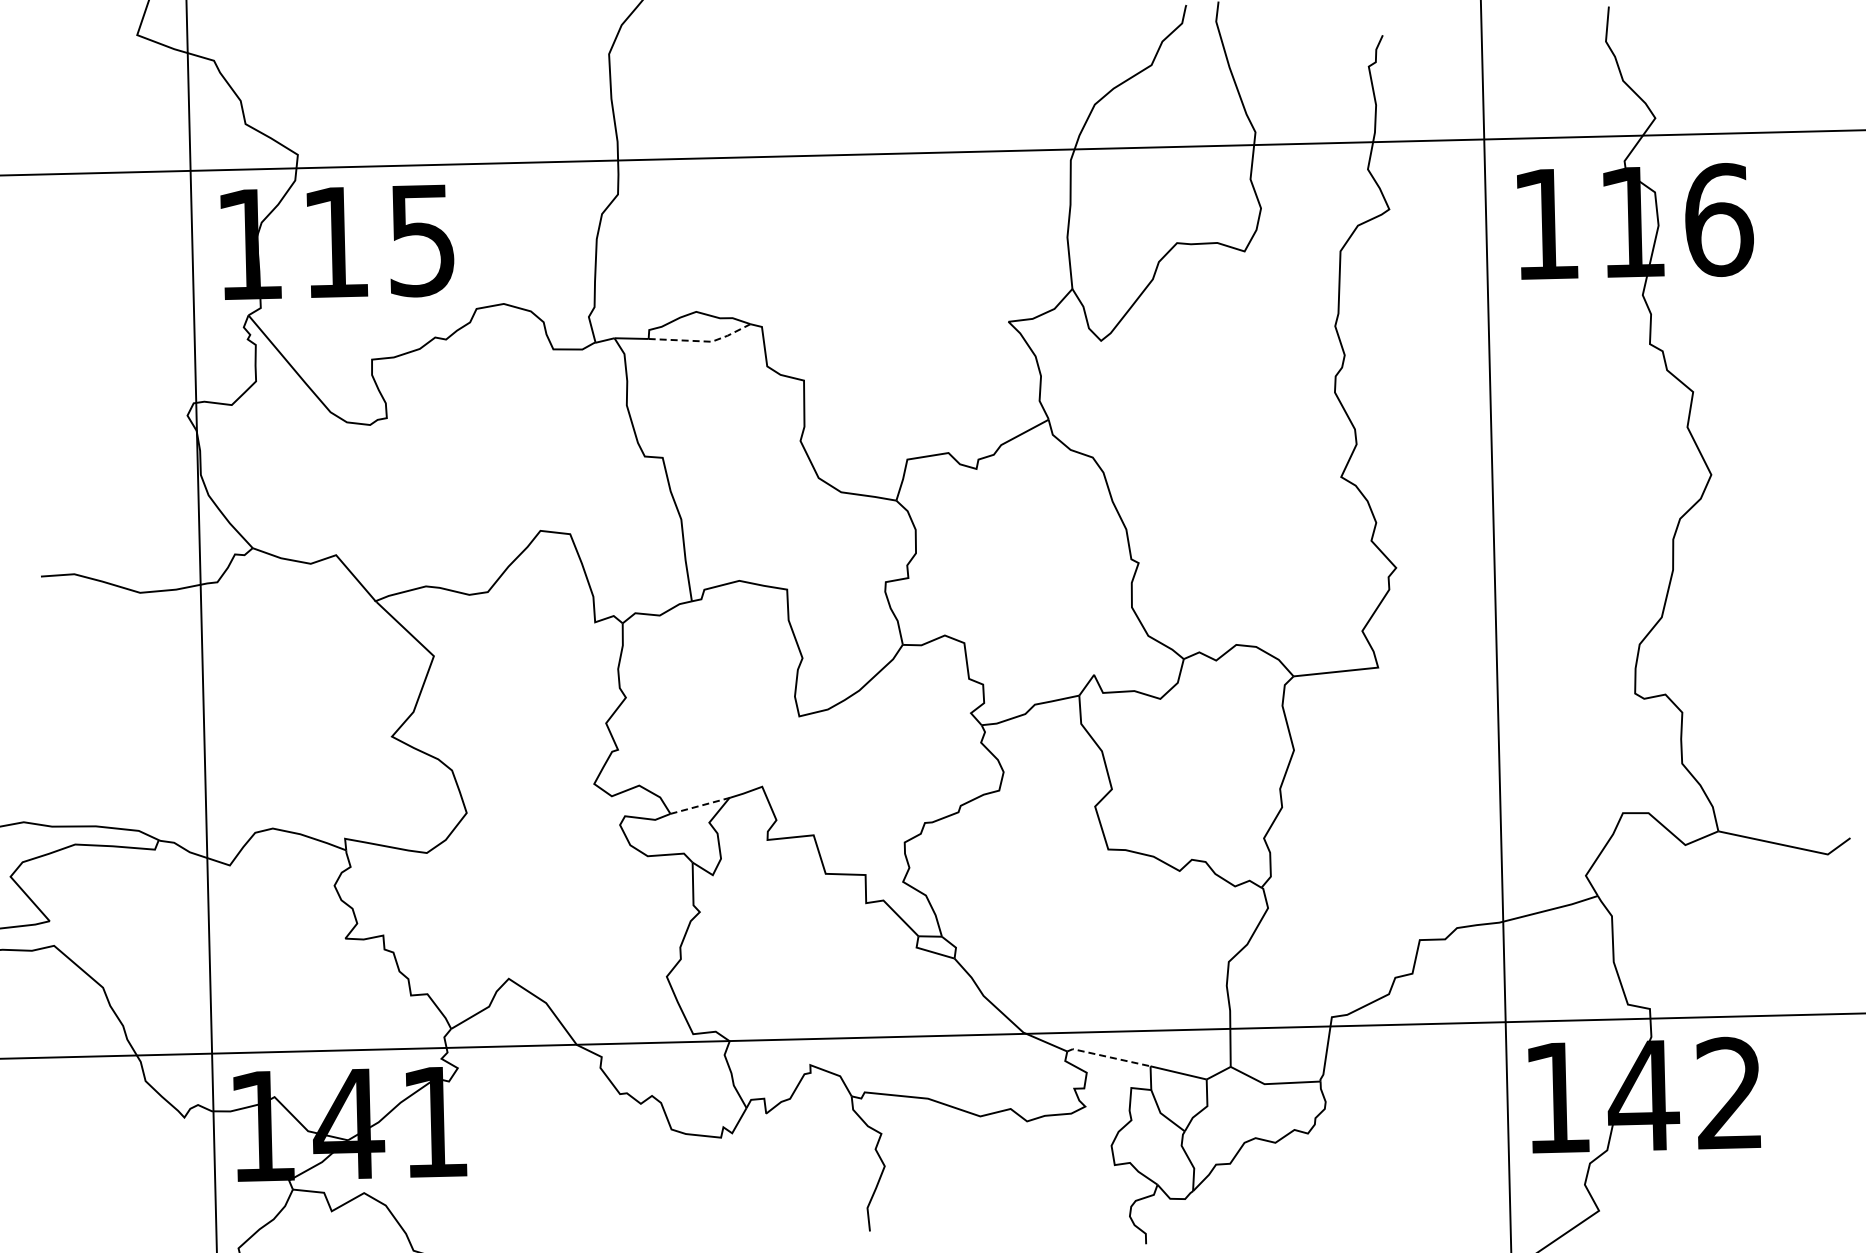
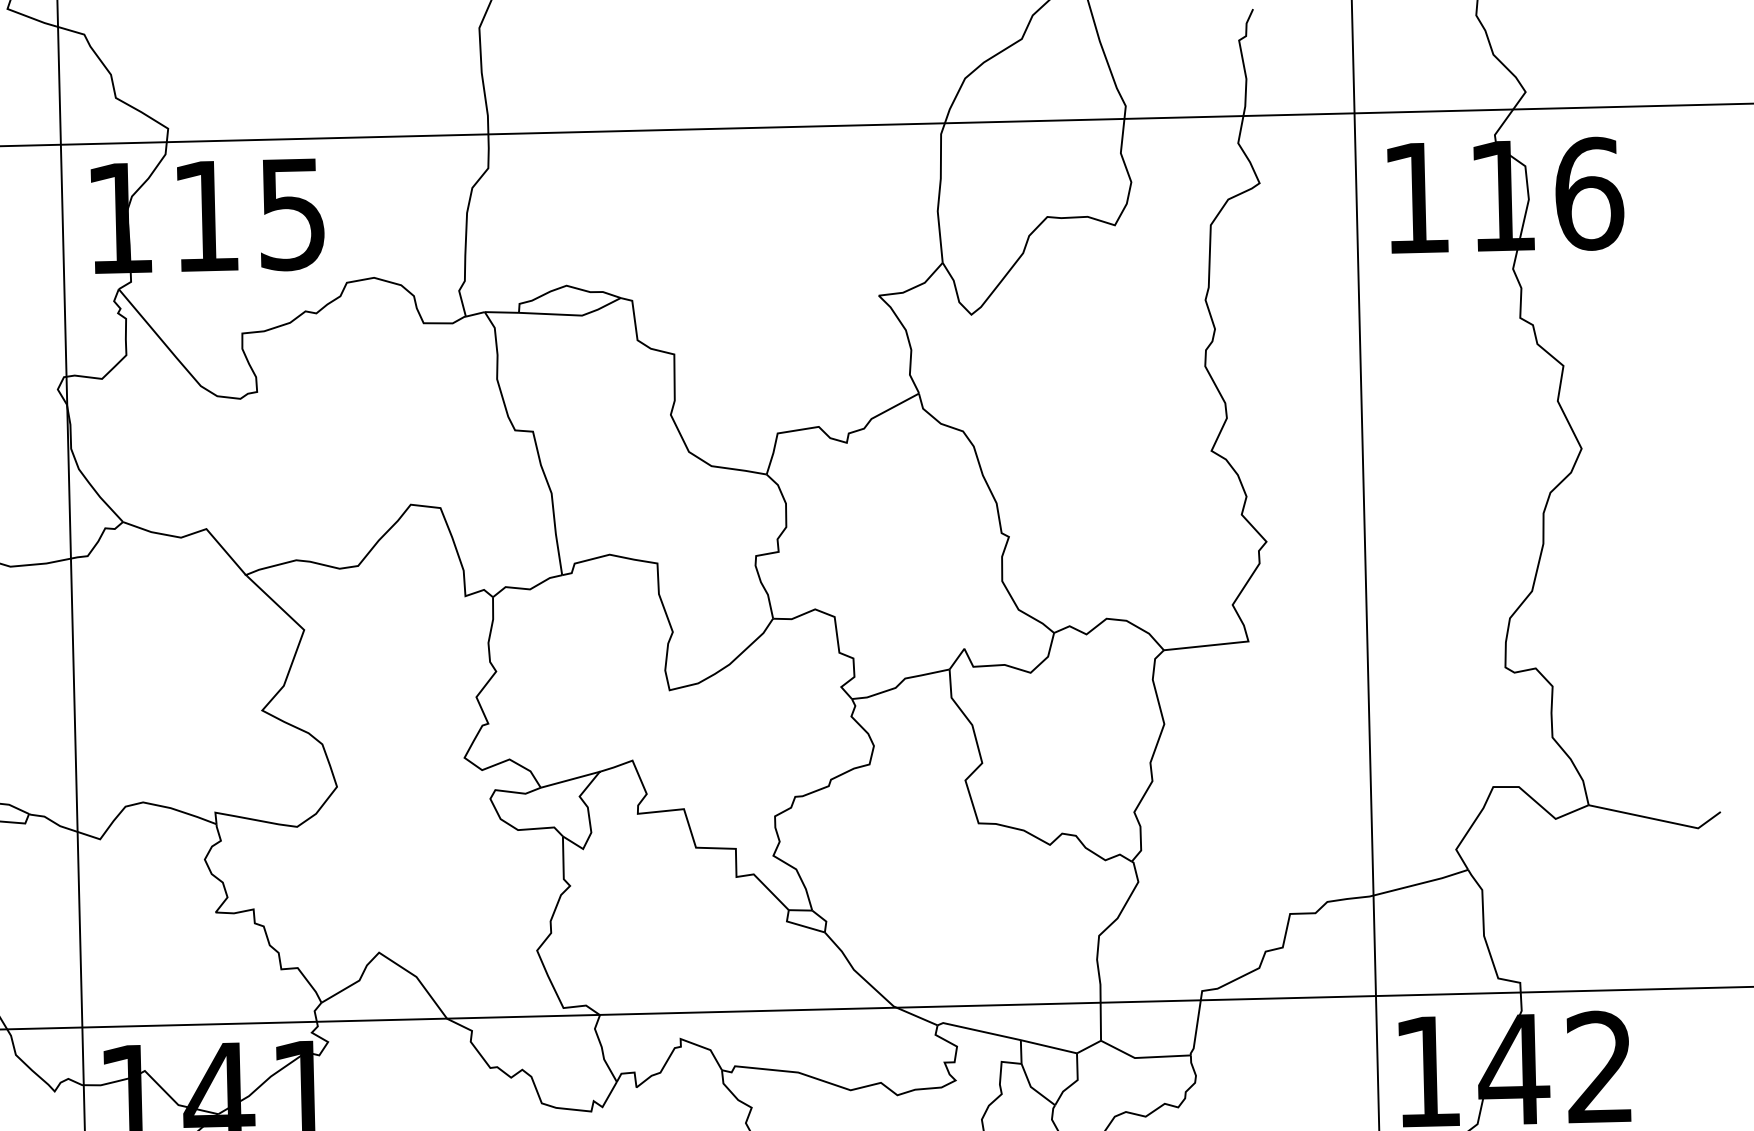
line: (702, 341) -> (572, 315), dashed -> solid
line: (701, 805) -> (571, 779), dashed -> solid
line: (1107, 1056) -> (977, 1030), dashed -> solid

